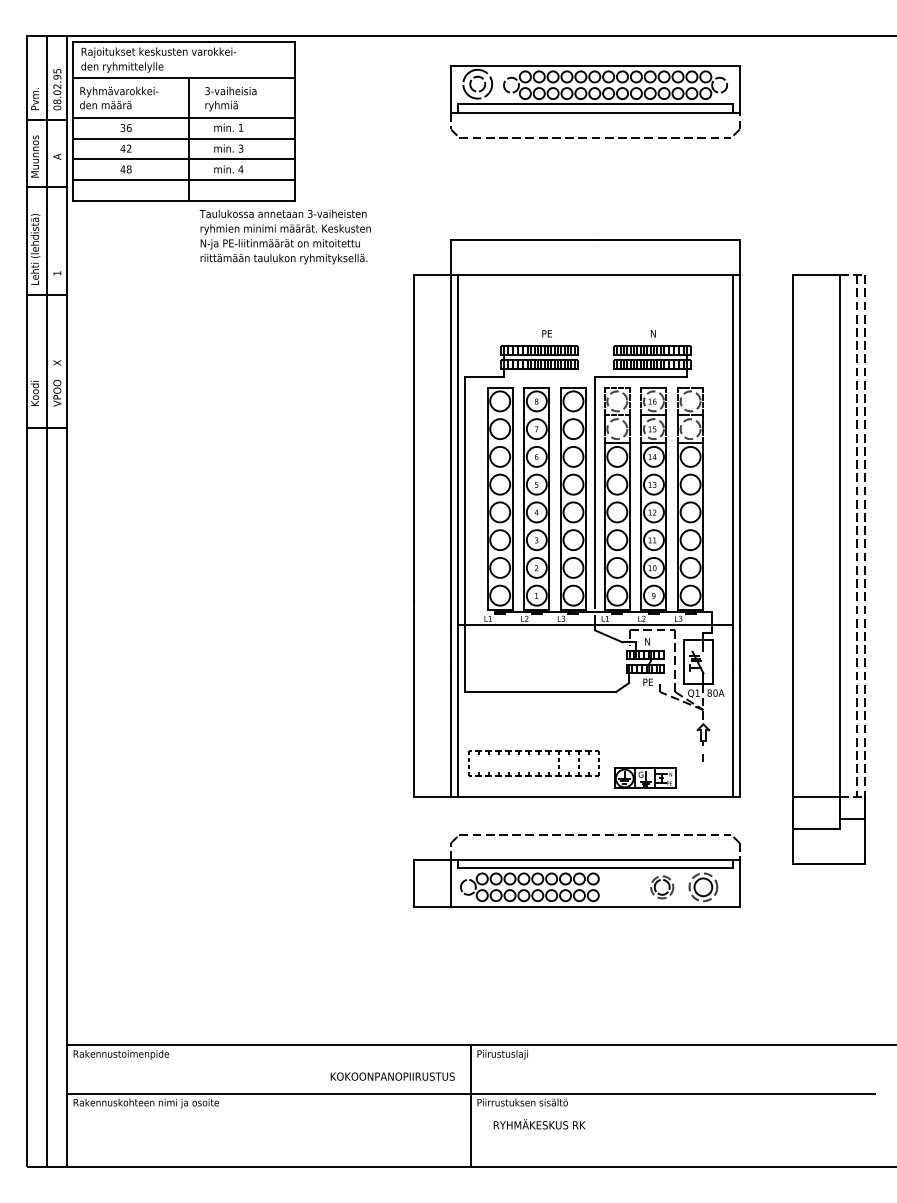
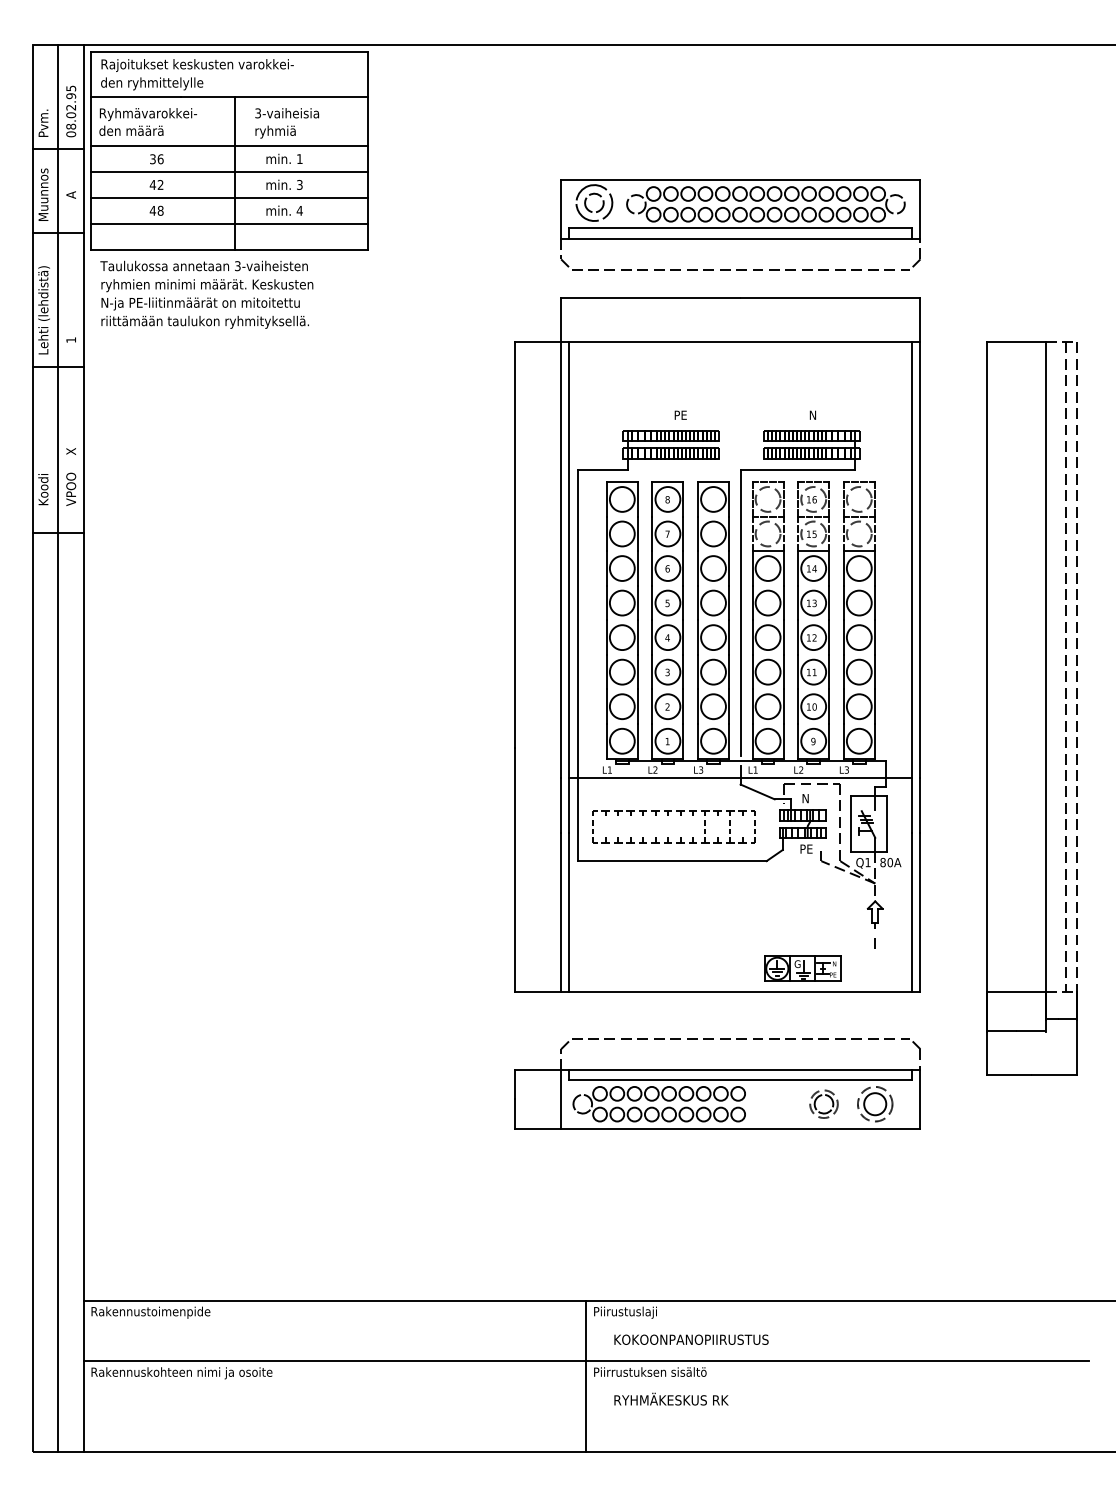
part: (595, 101) -> (740, 224), moved
text: (284, 236) -> (205, 294), moved
part: (529, 754) -> (668, 815), moved
text: (392, 1076) -> (691, 1339), moved

